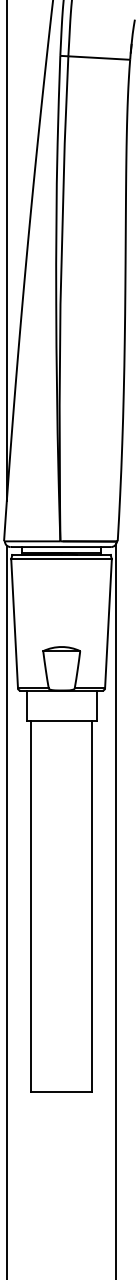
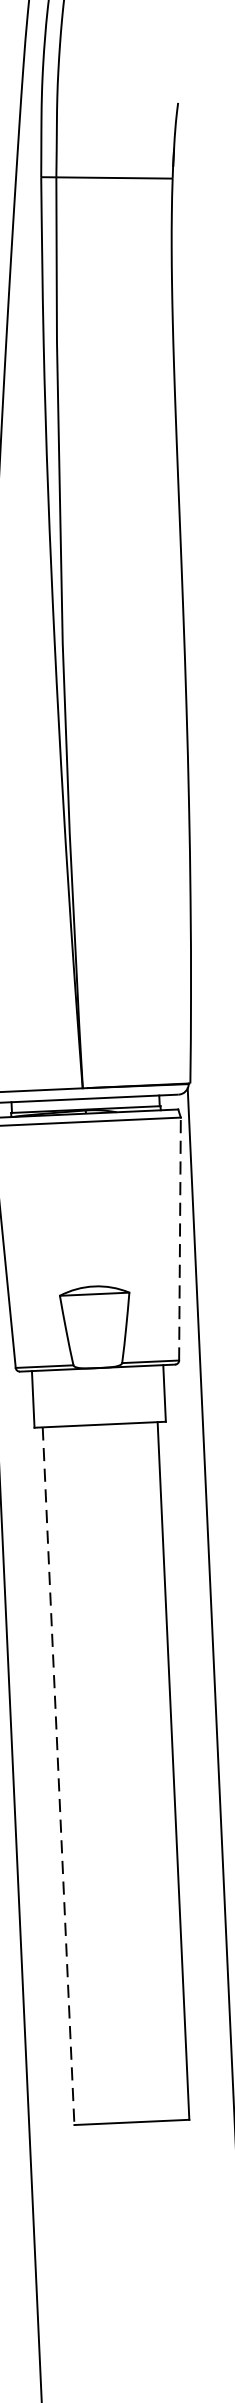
line: (108, 623) -> (180, 1238), solid -> dashed
line: (30, 906) -> (57, 1776), solid -> dashed

